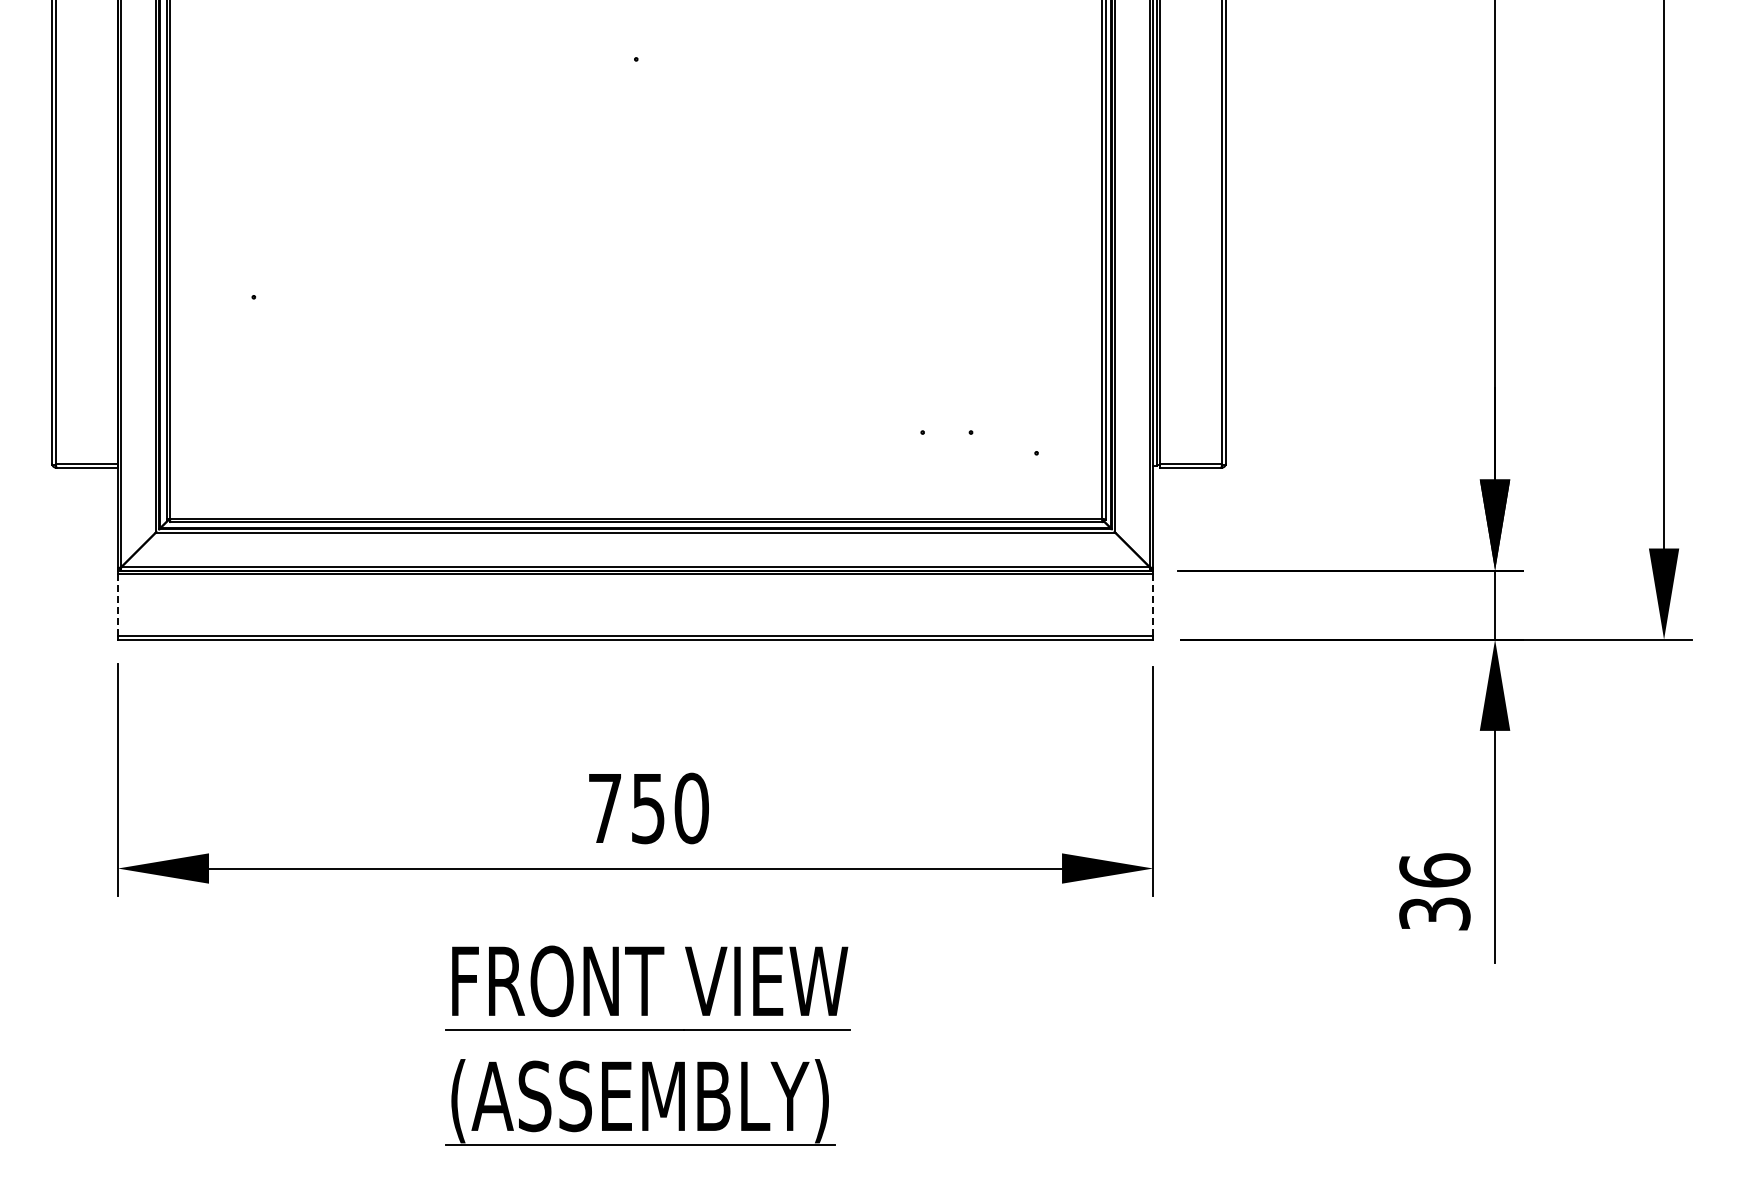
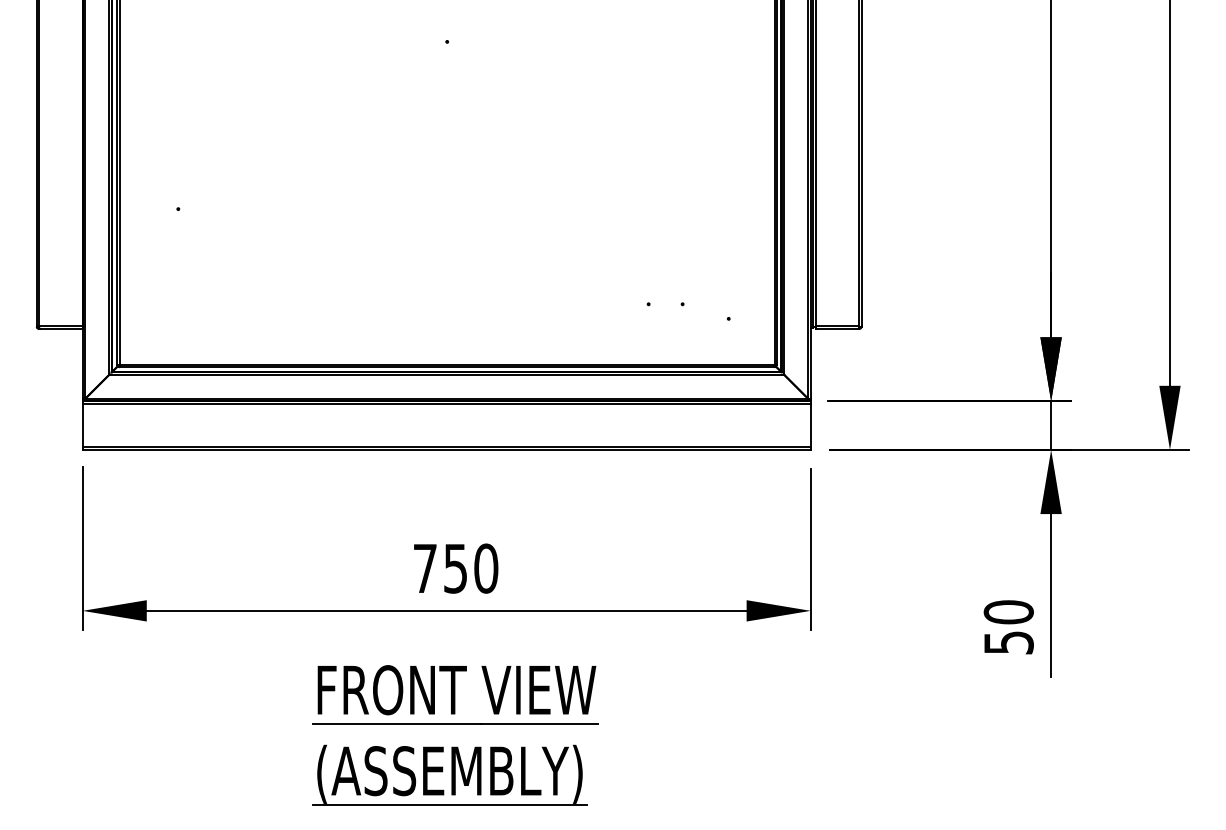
line: (117, 605) -> (82, 425), dashed -> solid
line: (1153, 605) -> (810, 425), dashed -> solid
text: (1434, 891) -> (1008, 627), 36 -> 50

